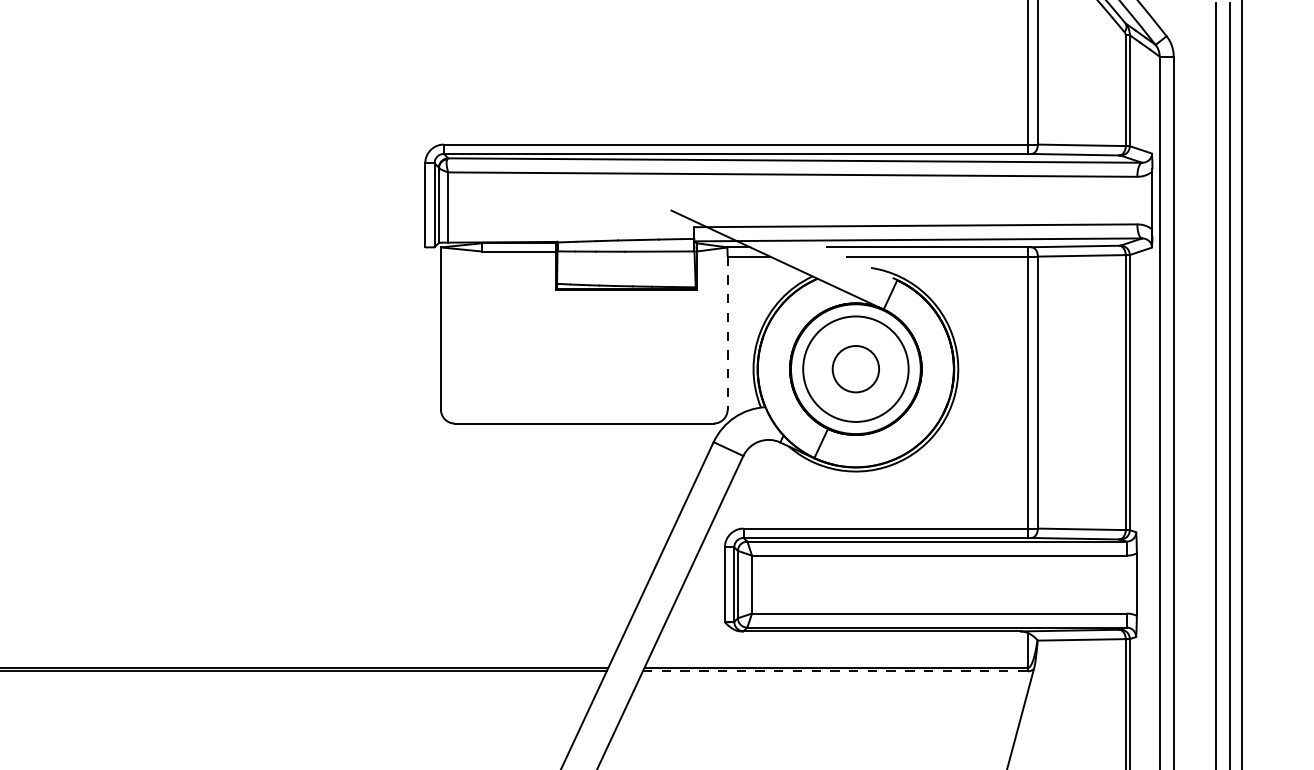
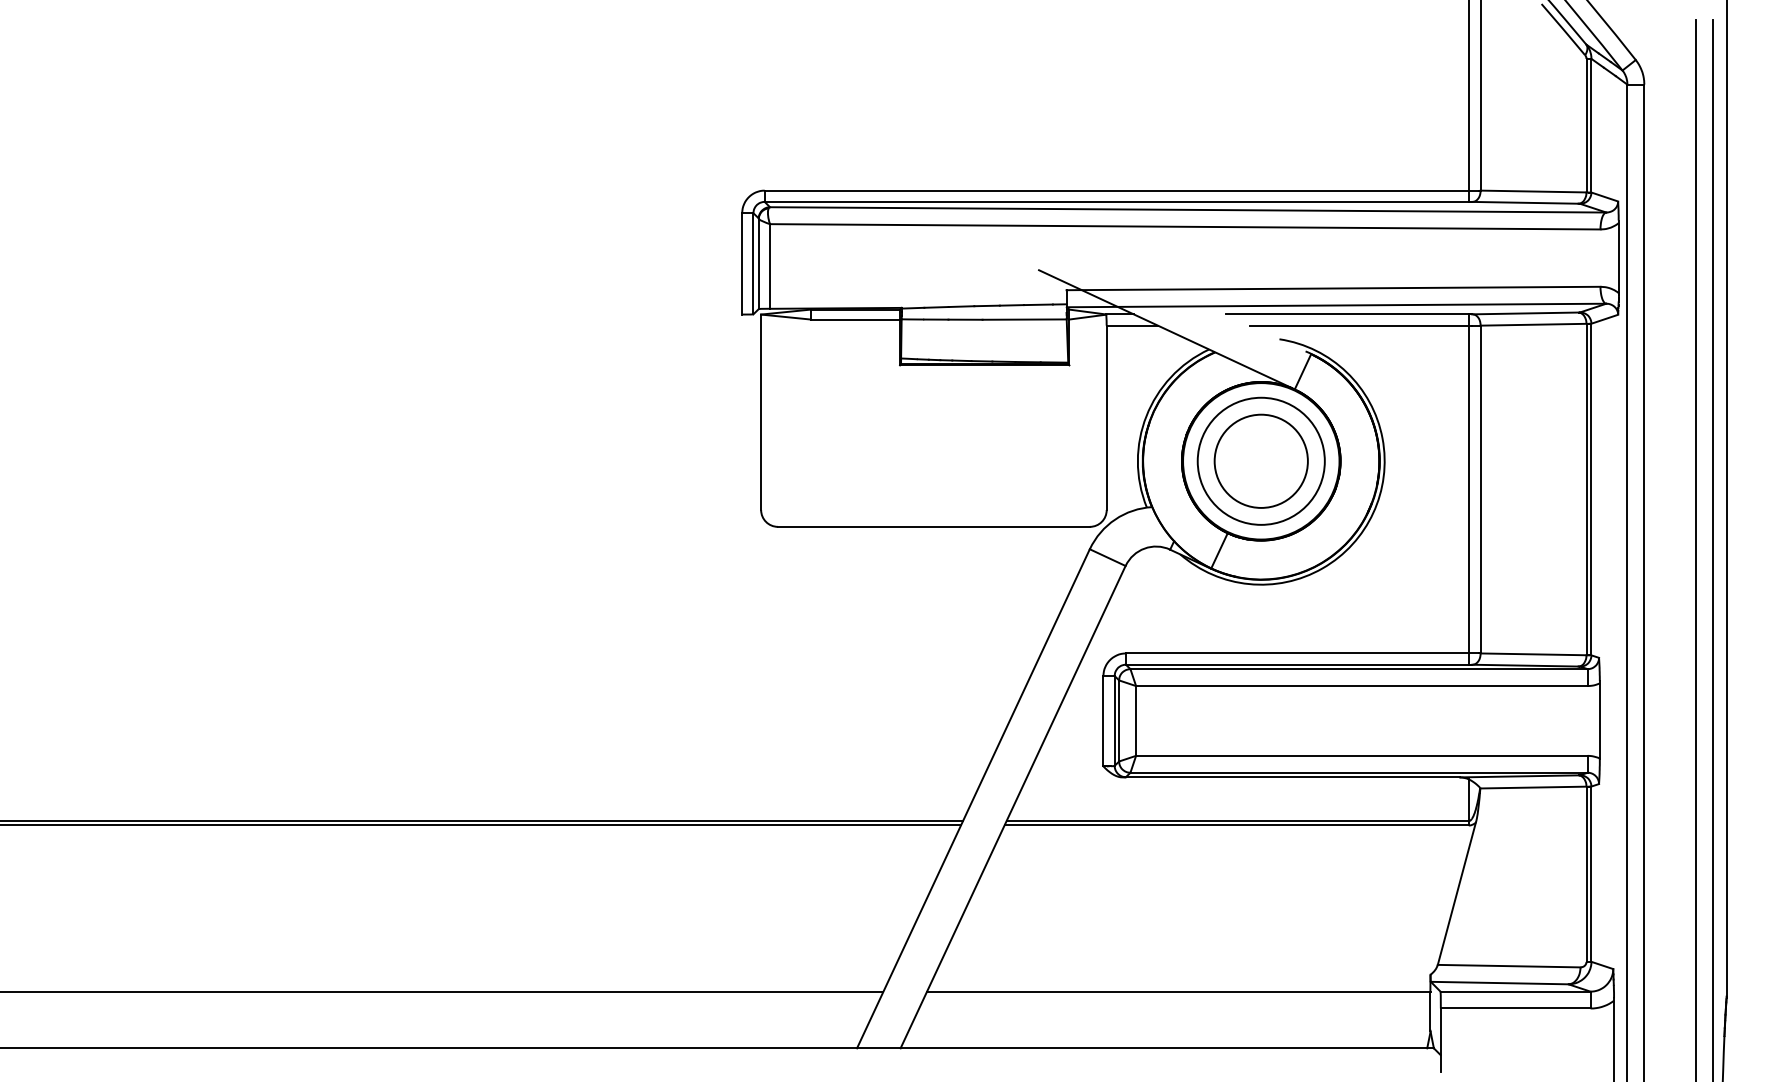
line: (727, 333) -> (1106, 418), dashed -> solid
circle: (855, 368) -> (1260, 460), size x1.67
line: (836, 671) -> (1237, 825), dashed -> solid

